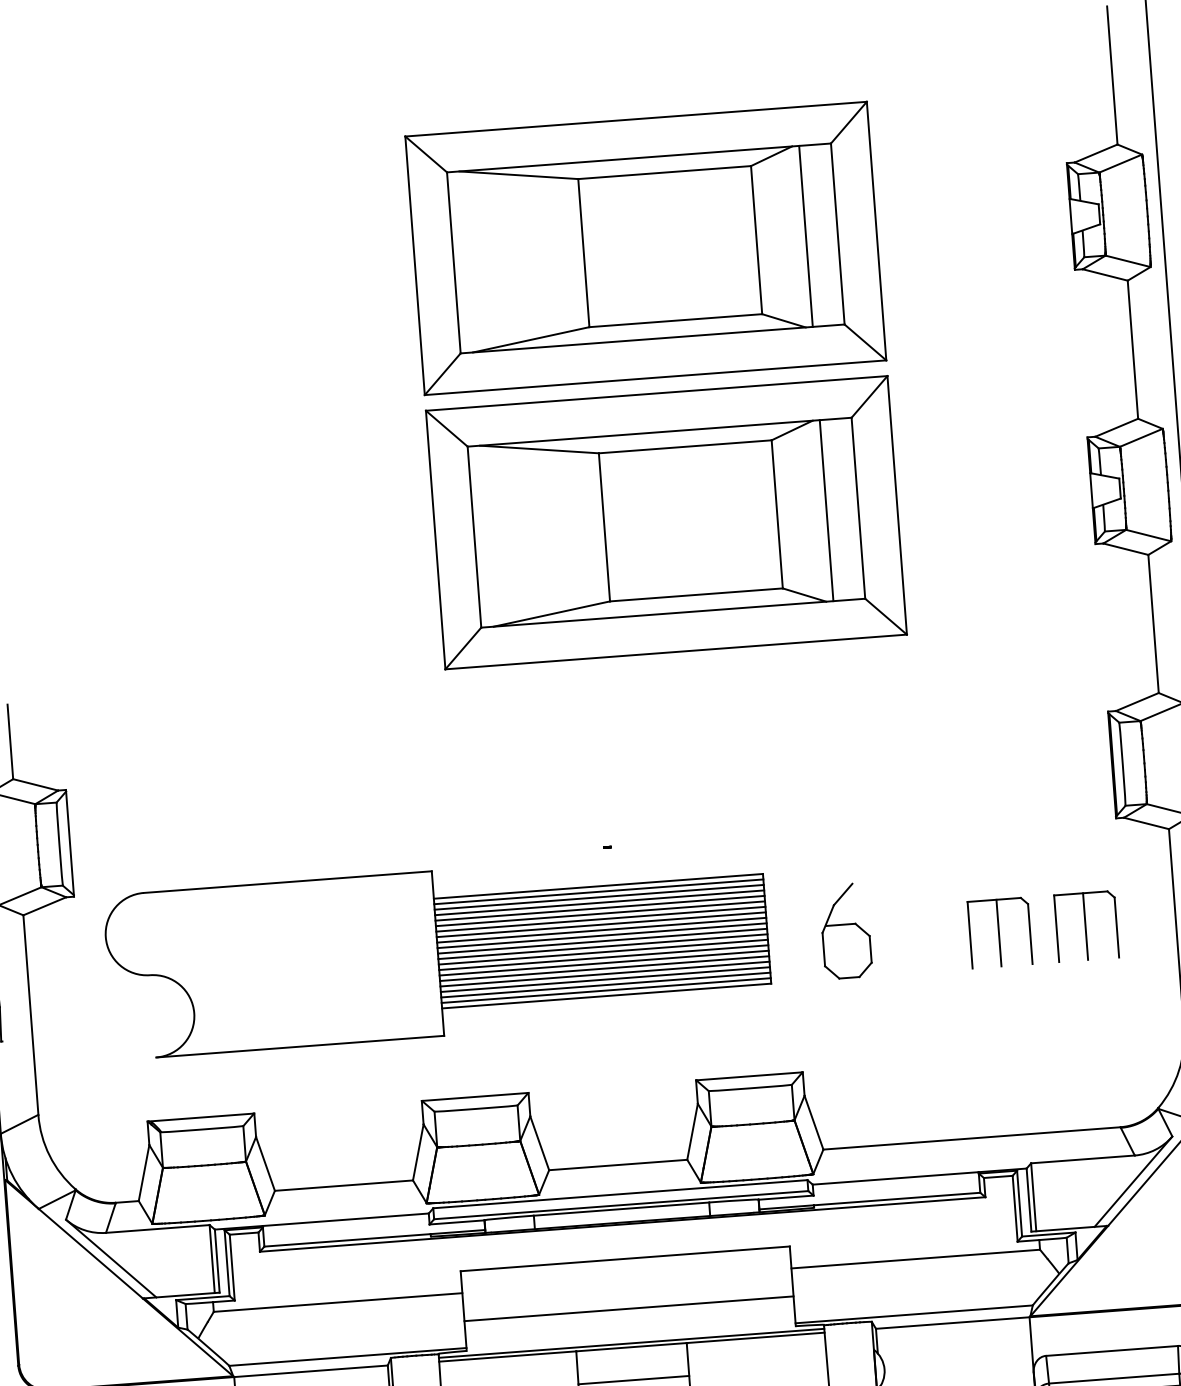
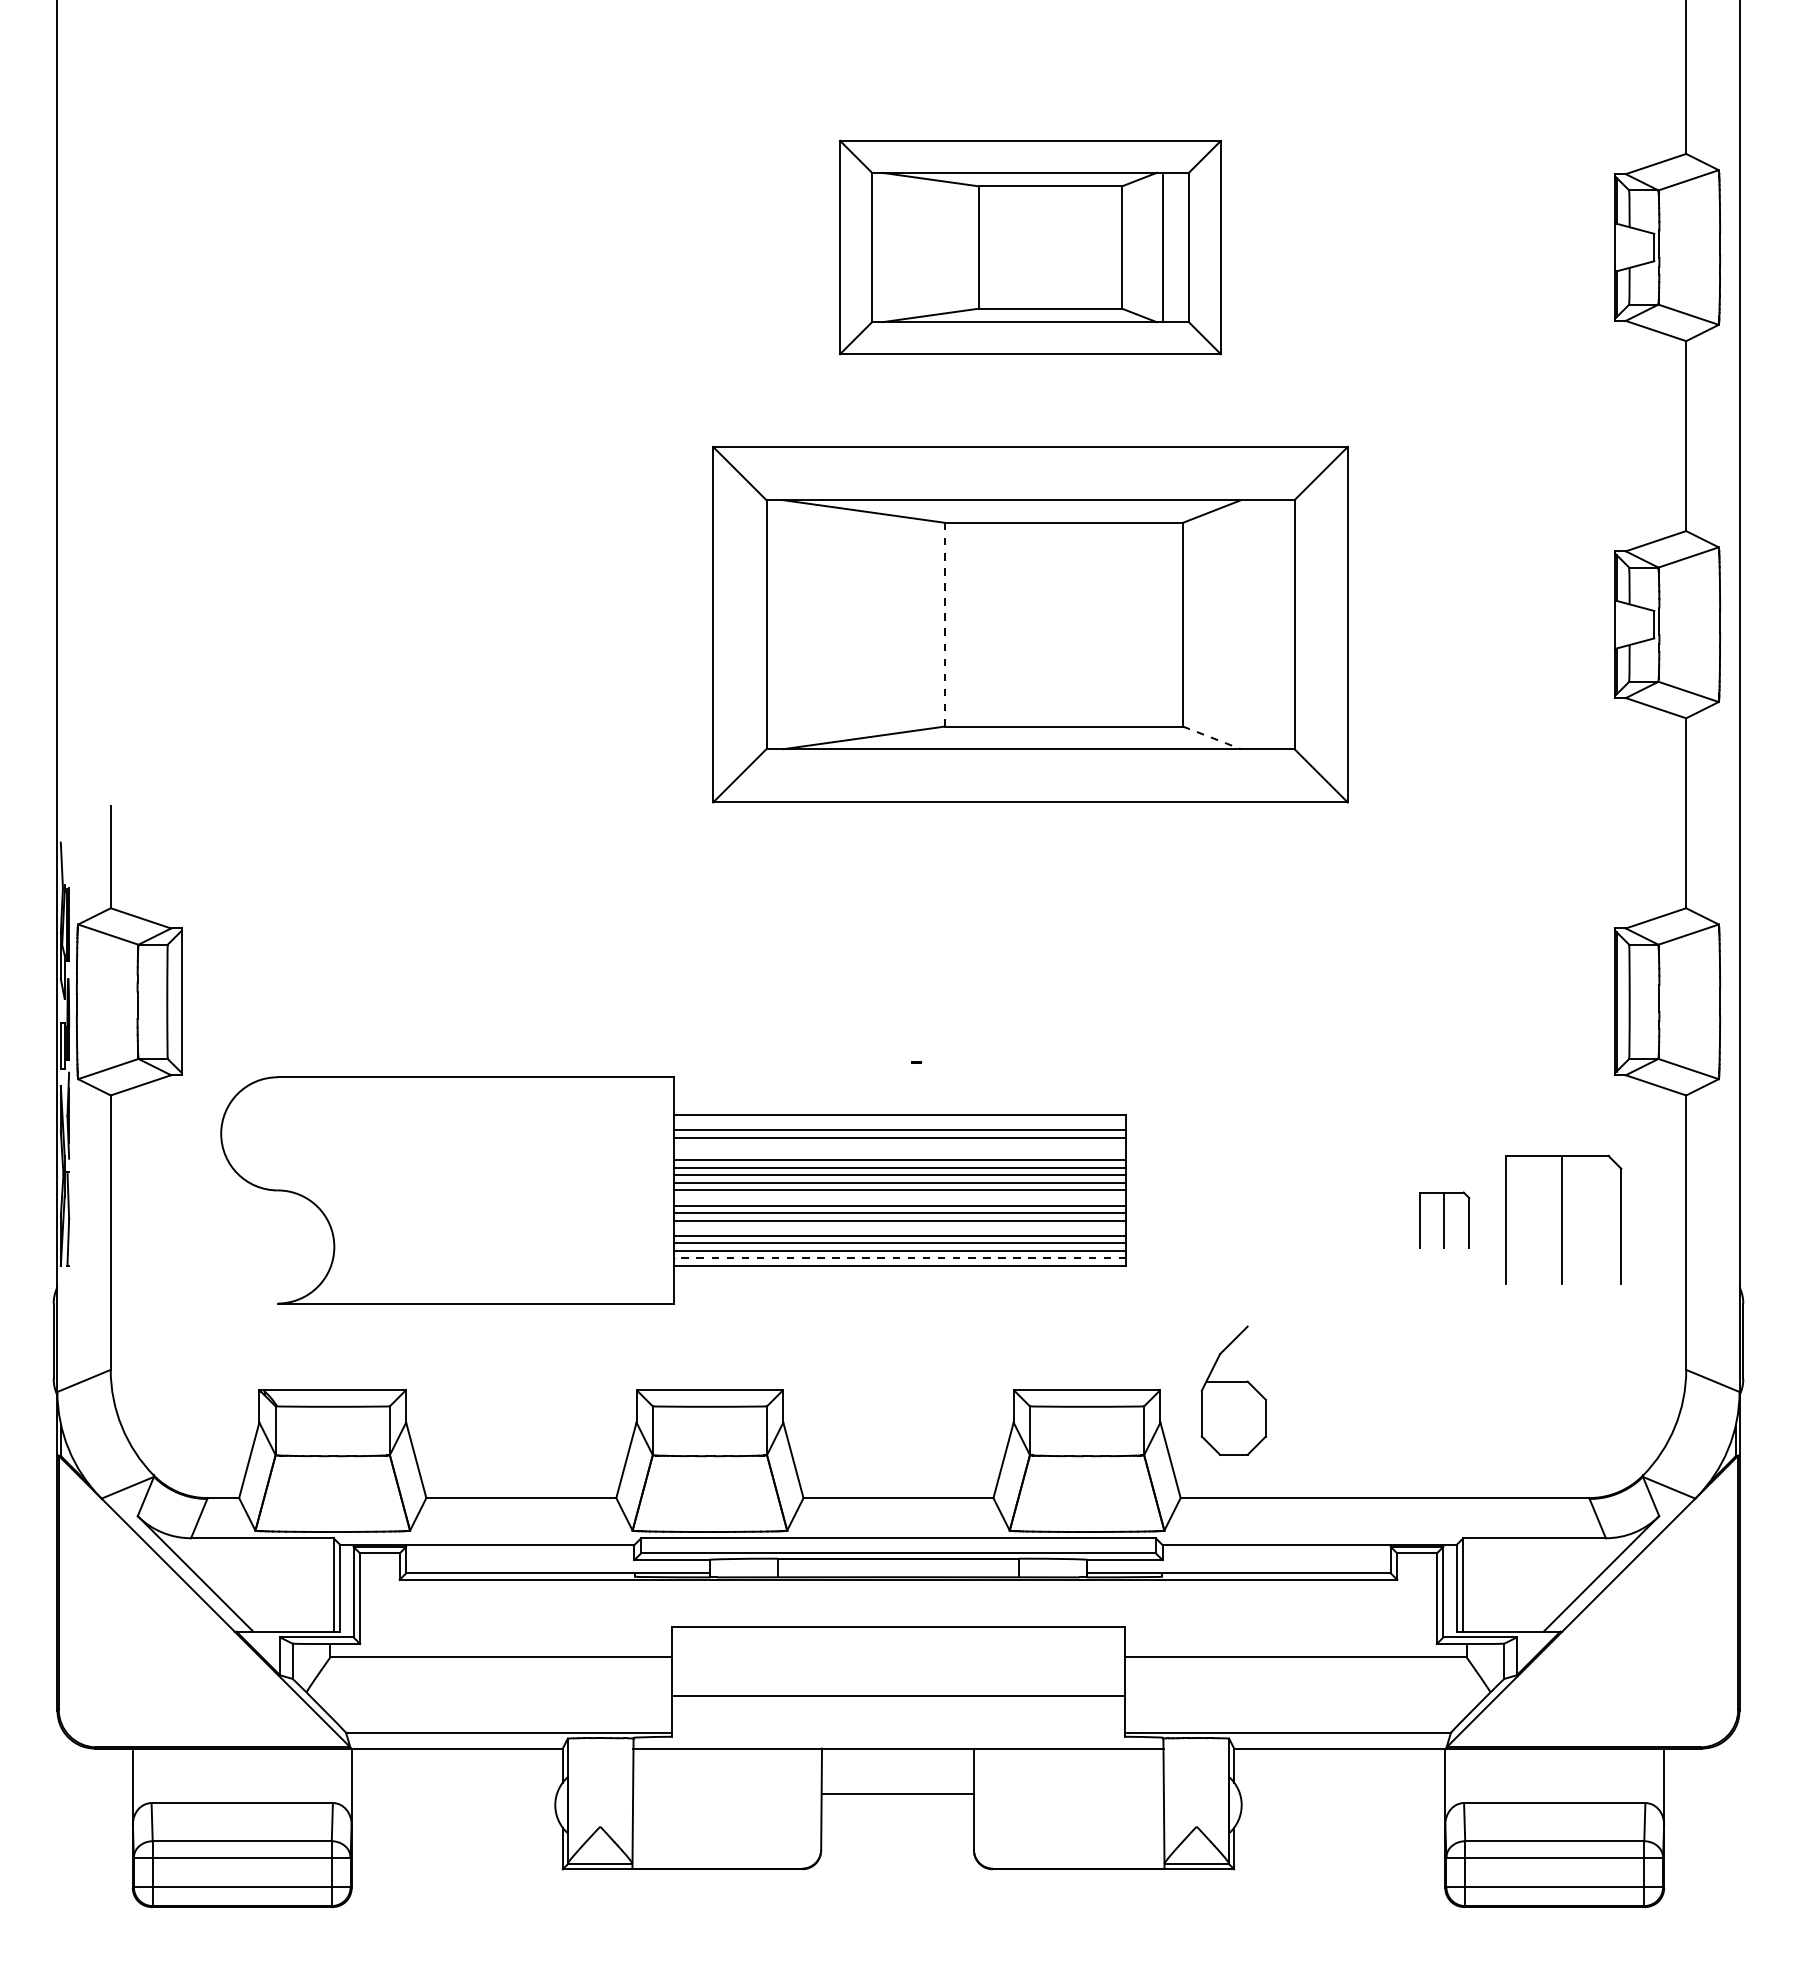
part: (645, 248) -> (1030, 247), size x0.6
line: (826, 510) -> (1250, 624), removed
line: (604, 527) -> (945, 624), solid -> dashed
line: (805, 595) -> (1212, 738), solid -> dashed
line: (598, 891) -> (899, 1122), removed
line: (599, 908) -> (899, 1145), removed
line: (600, 913) -> (899, 1152), removed
part: (1086, 926) -> (1563, 1219), size x1.4
part: (845, 931) -> (1233, 1390), moved
part: (1000, 932) -> (1444, 1219), size x0.6
line: (602, 946) -> (899, 1197), removed
line: (604, 968) -> (899, 1228), removed
line: (605, 990) -> (899, 1258), solid -> dashed
line: (631, 1343) -> (898, 1743), removed

